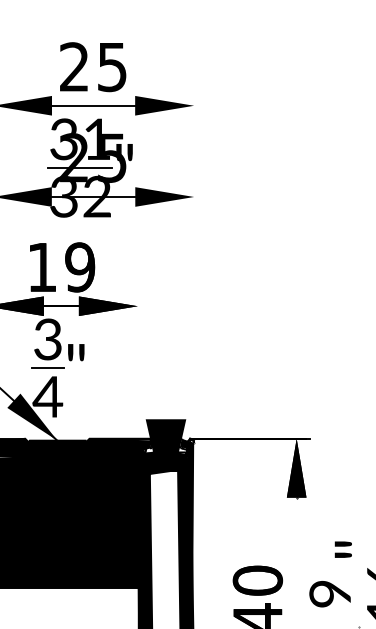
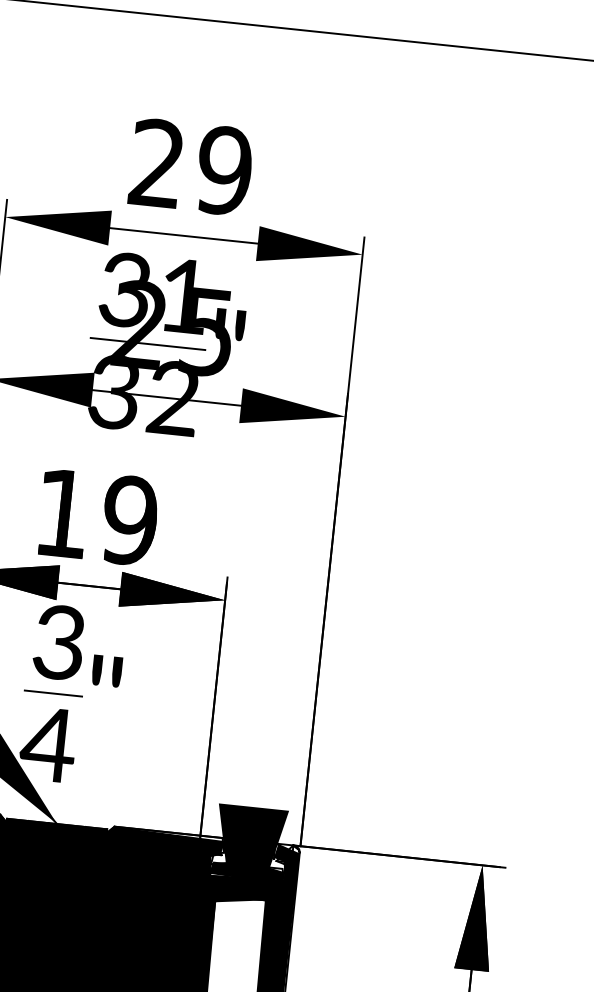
text: (112, 66) -> (224, 169), 25 -> 29

